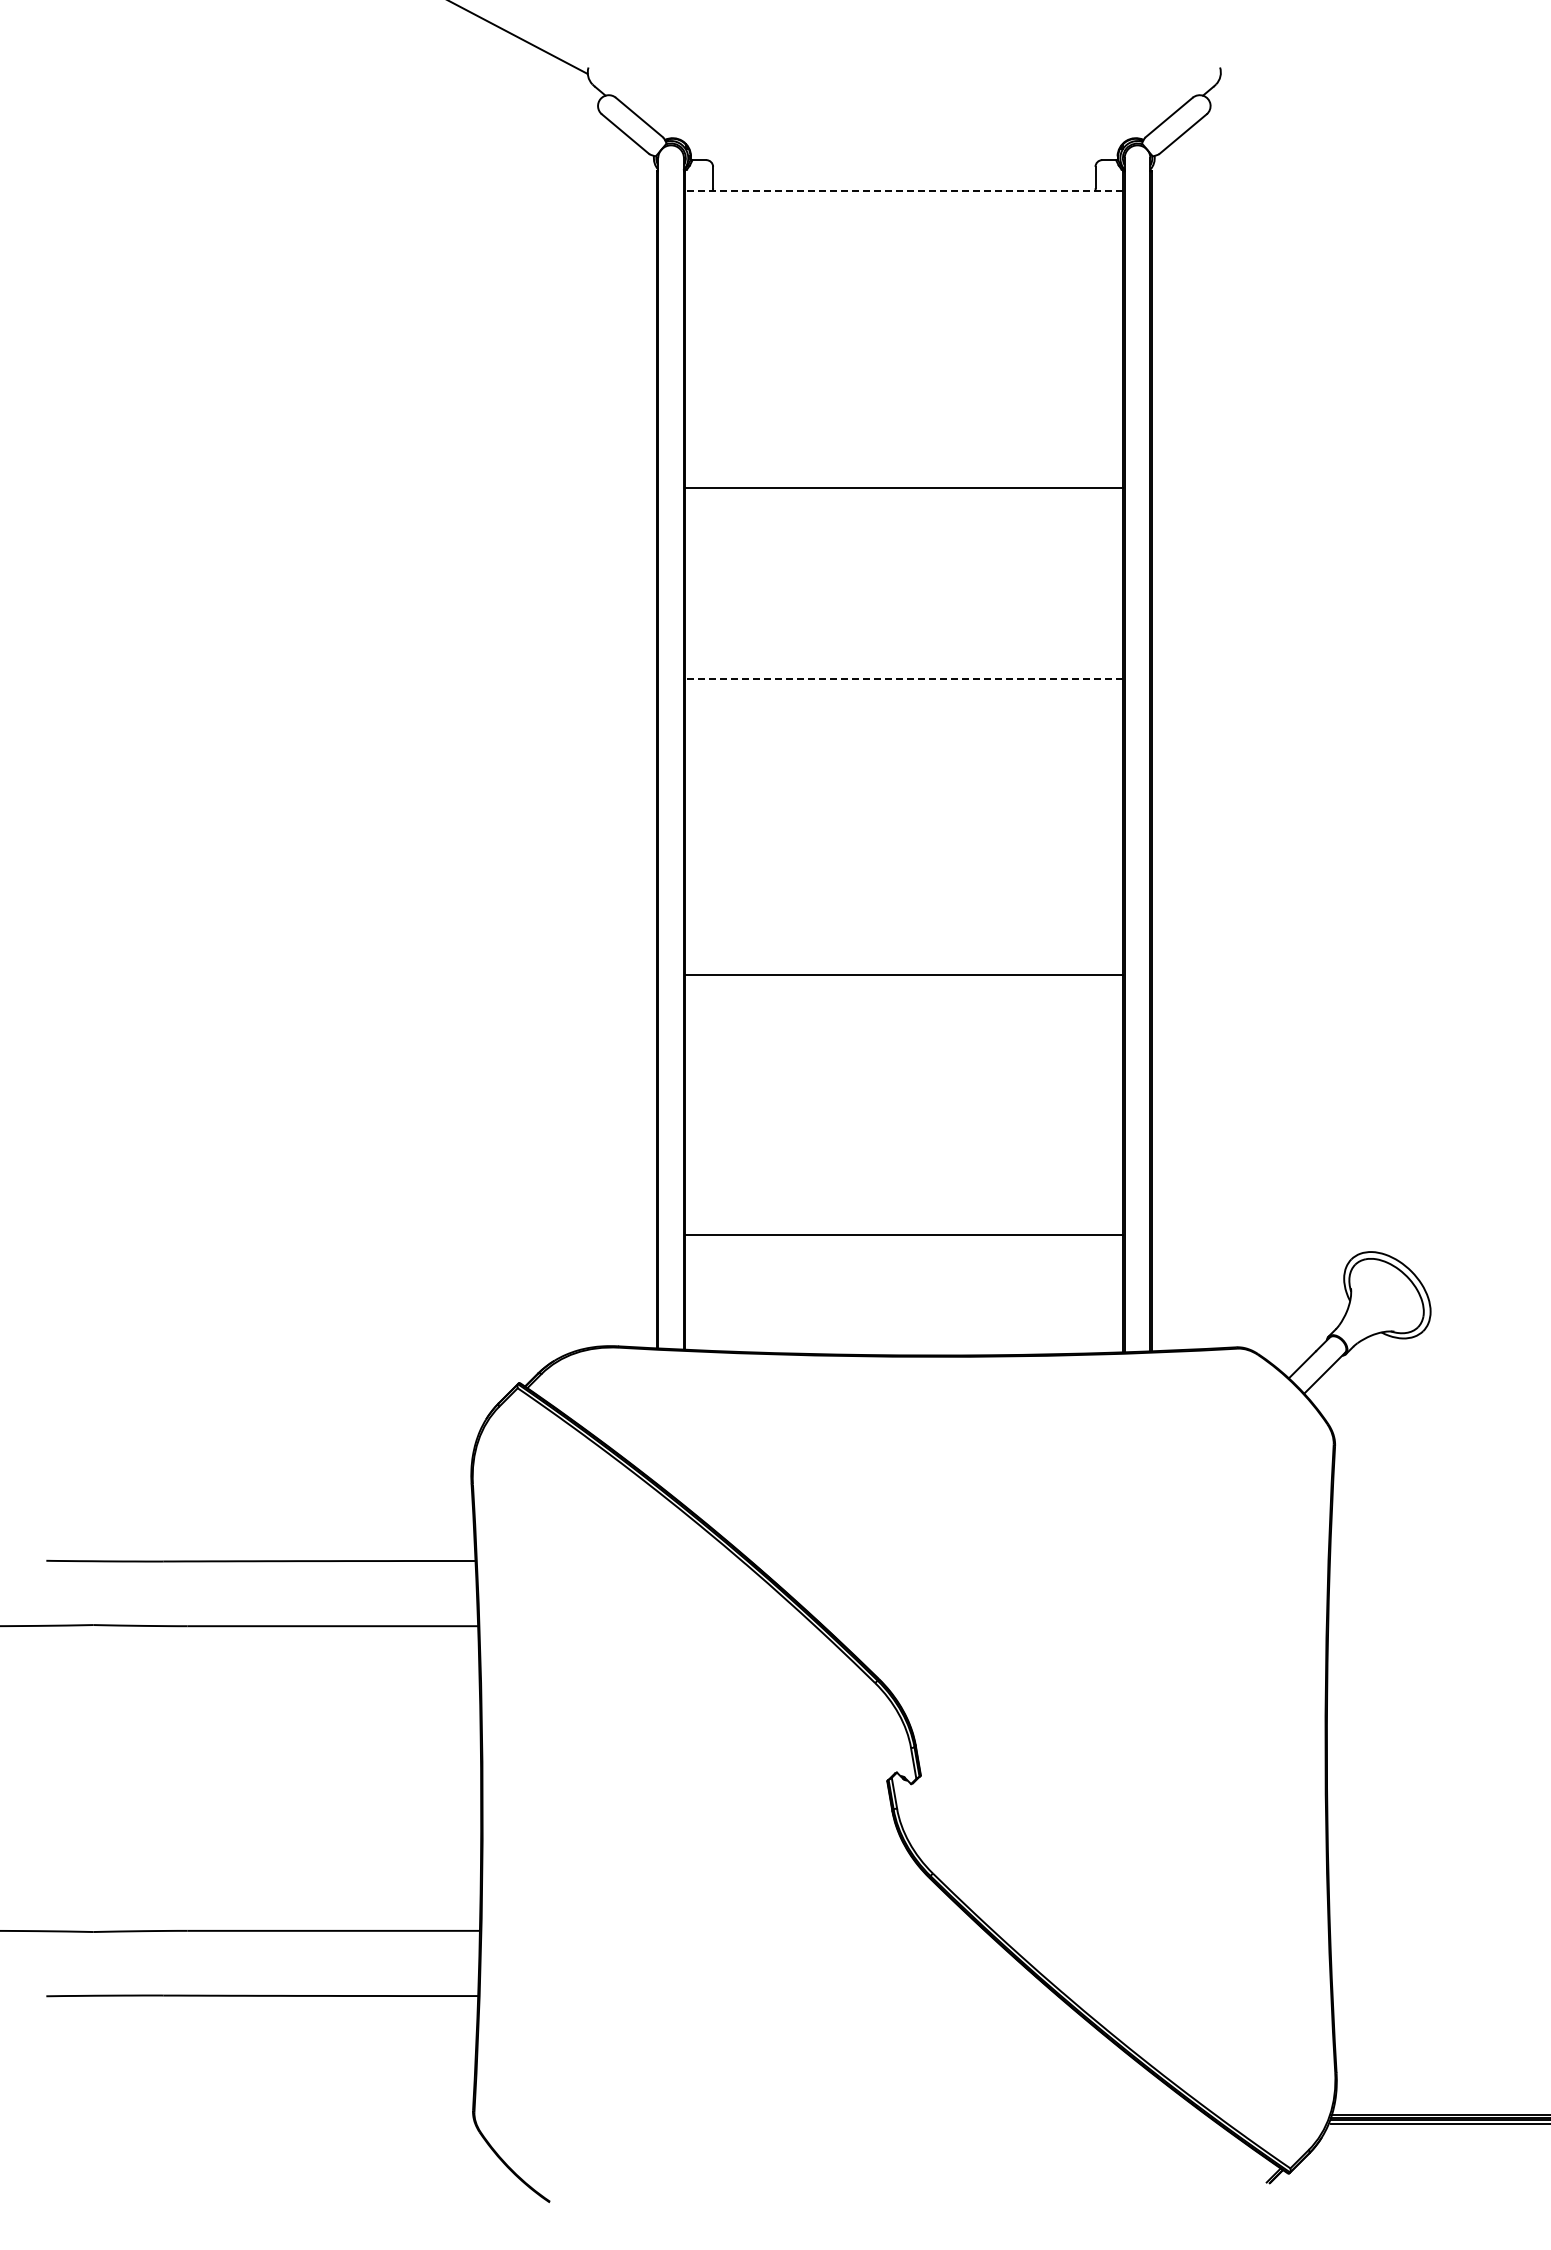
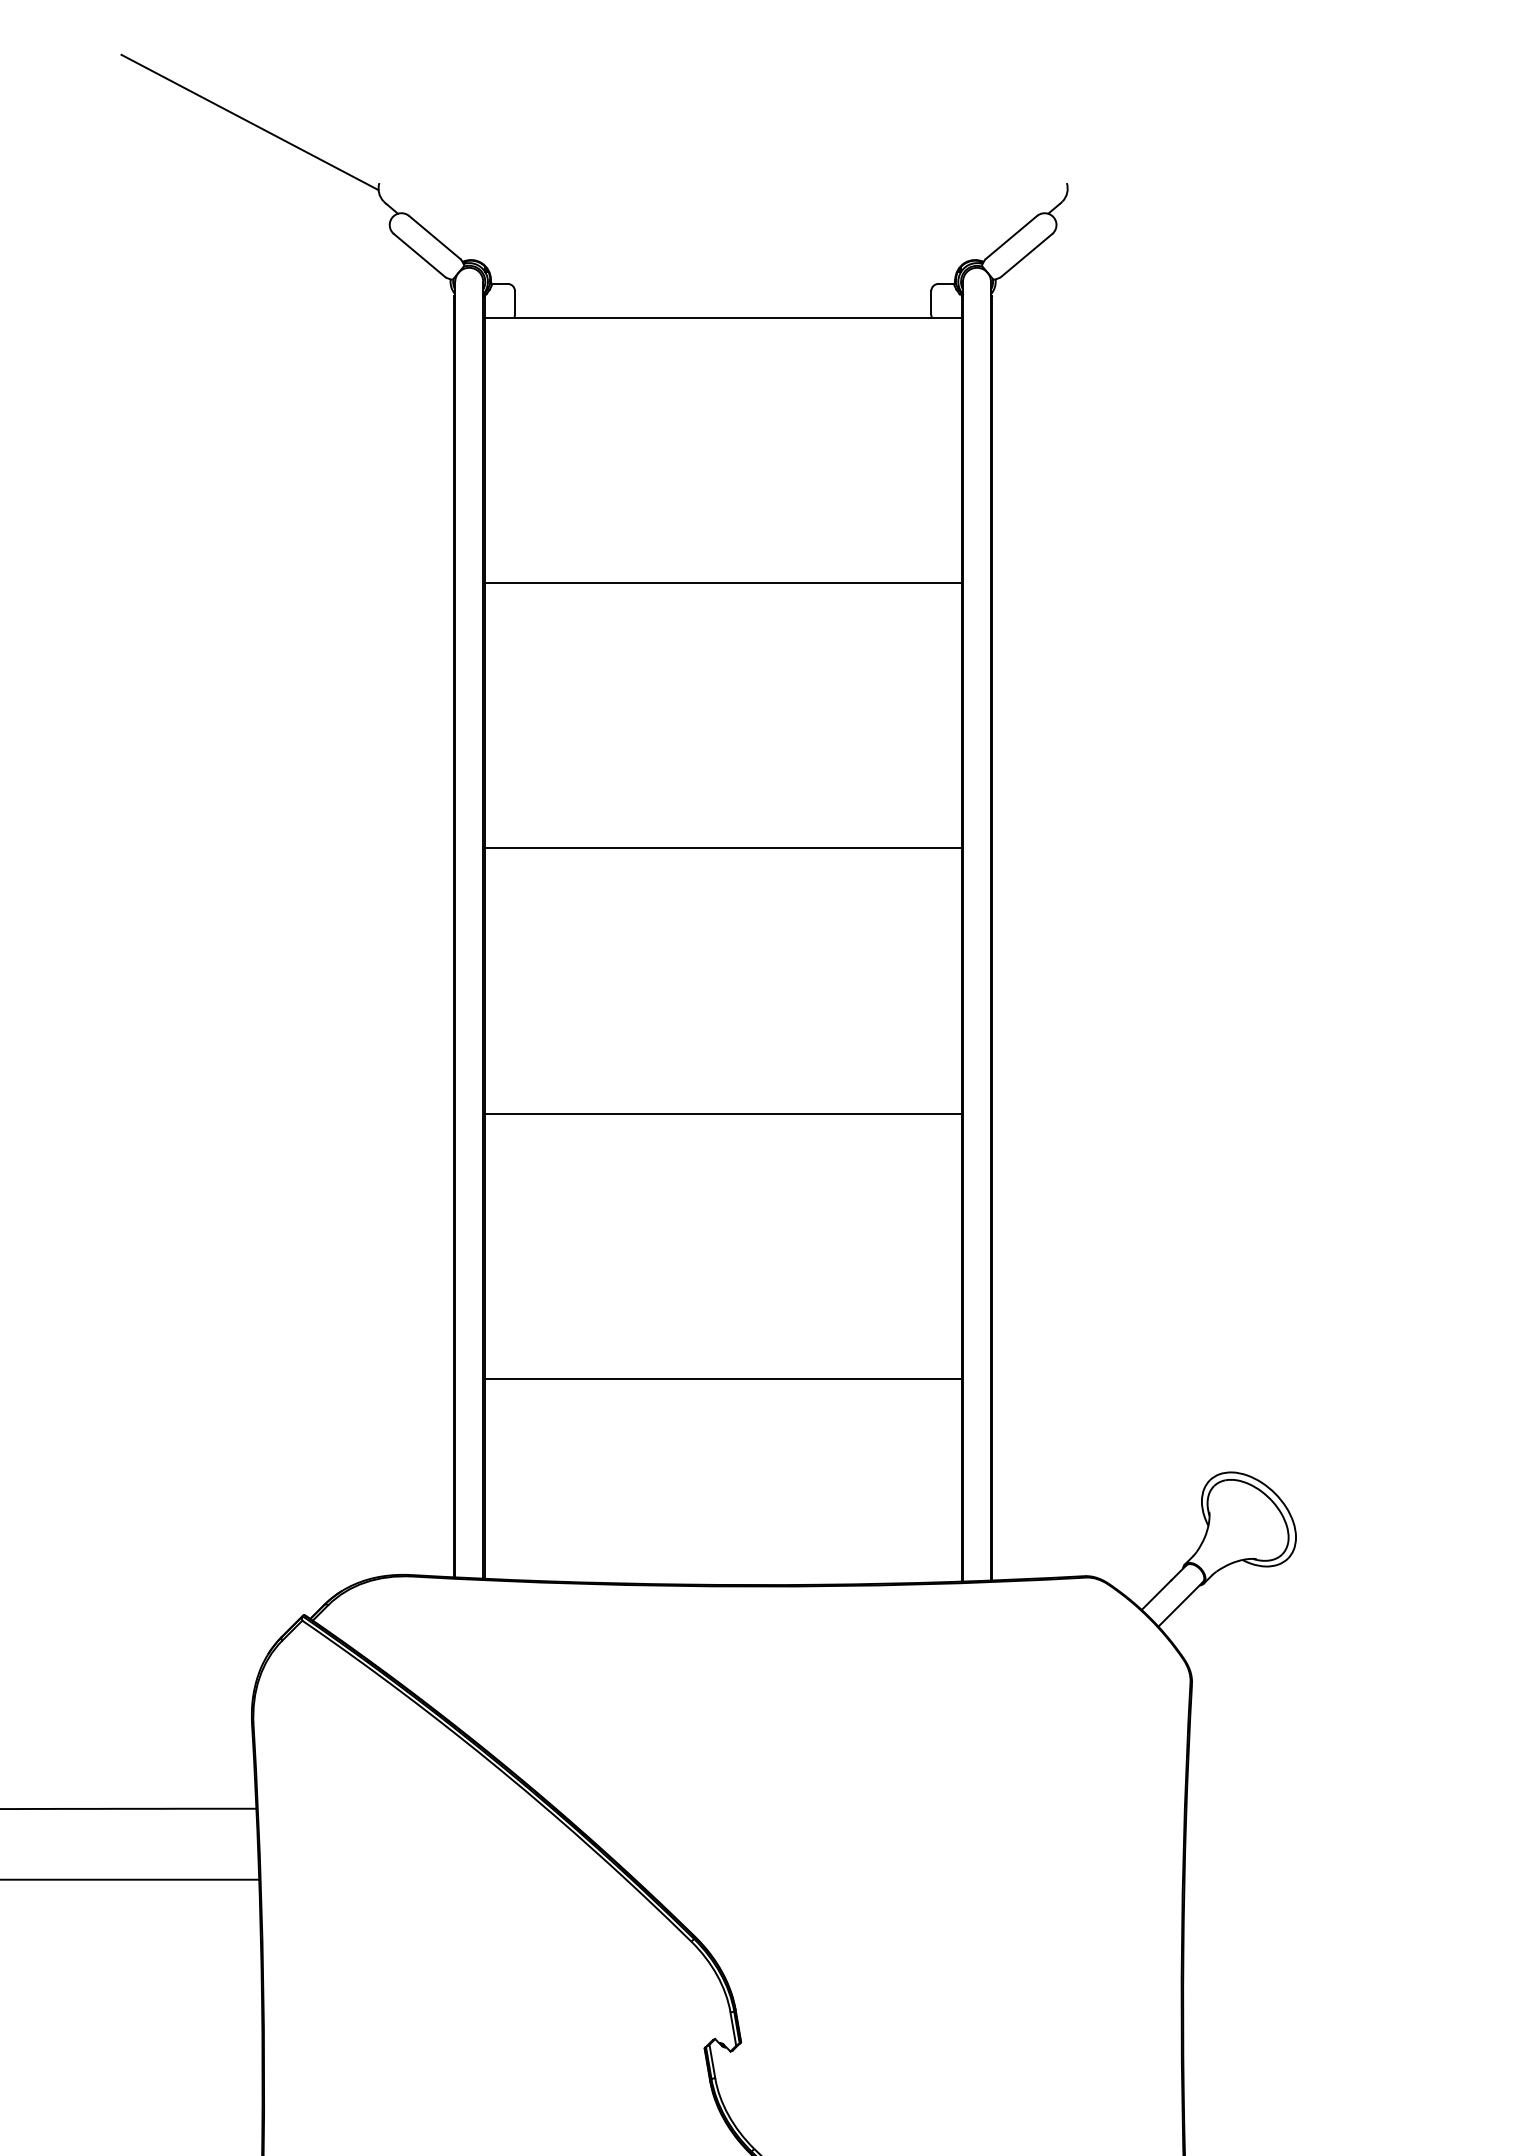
line: (903, 191) -> (722, 318), dashed -> solid
line: (904, 488) -> (723, 583), moved
line: (903, 678) -> (722, 848), dashed -> solid
line: (904, 975) -> (723, 1113), moved
line: (904, 1235) -> (723, 1379), moved

